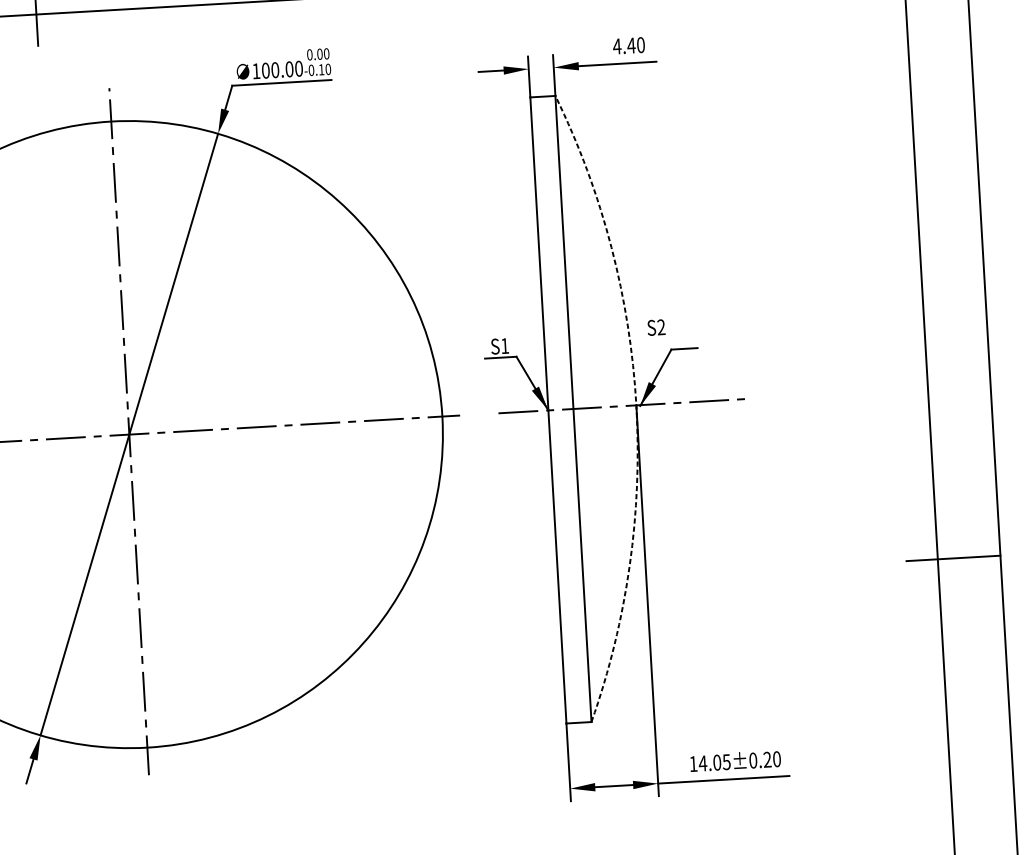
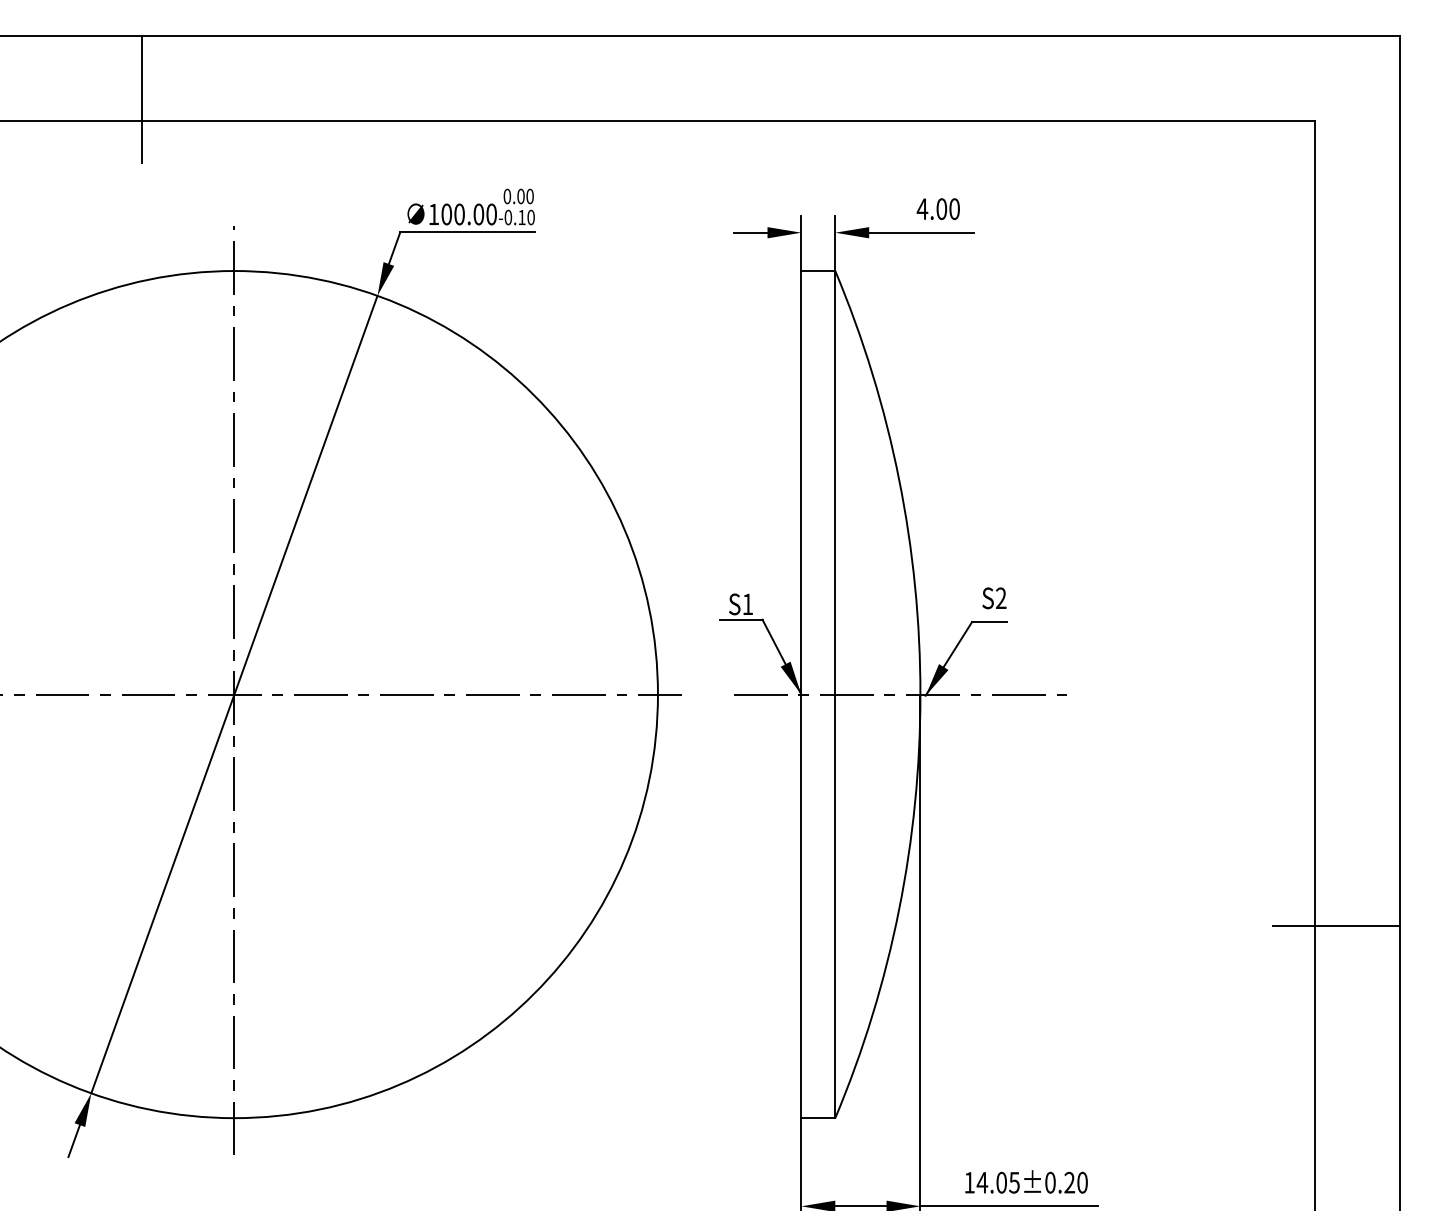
text: (631, 45) -> (941, 208), 4.40 -> 4.00
text: (656, 327) -> (994, 598), moved
arc: (636, 405) -> (920, 694), dashed -> solid

